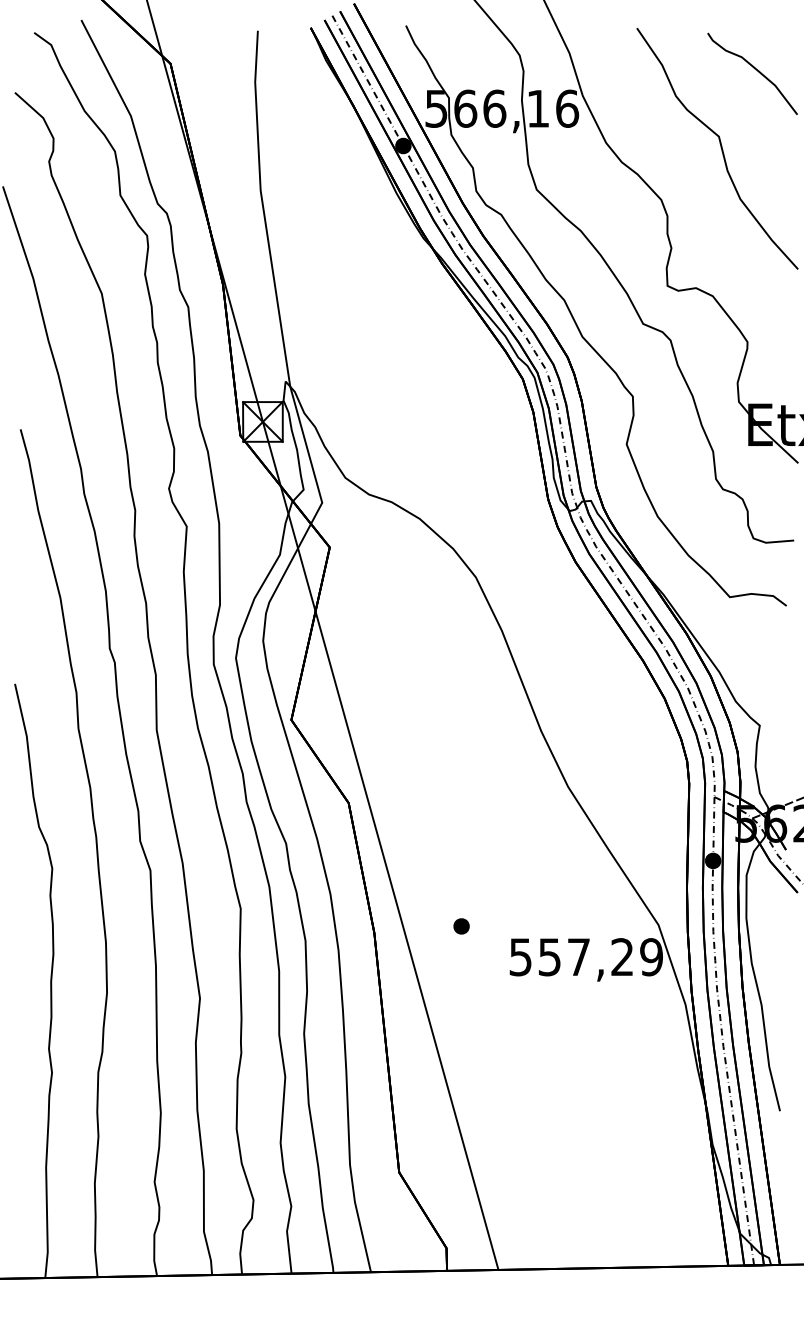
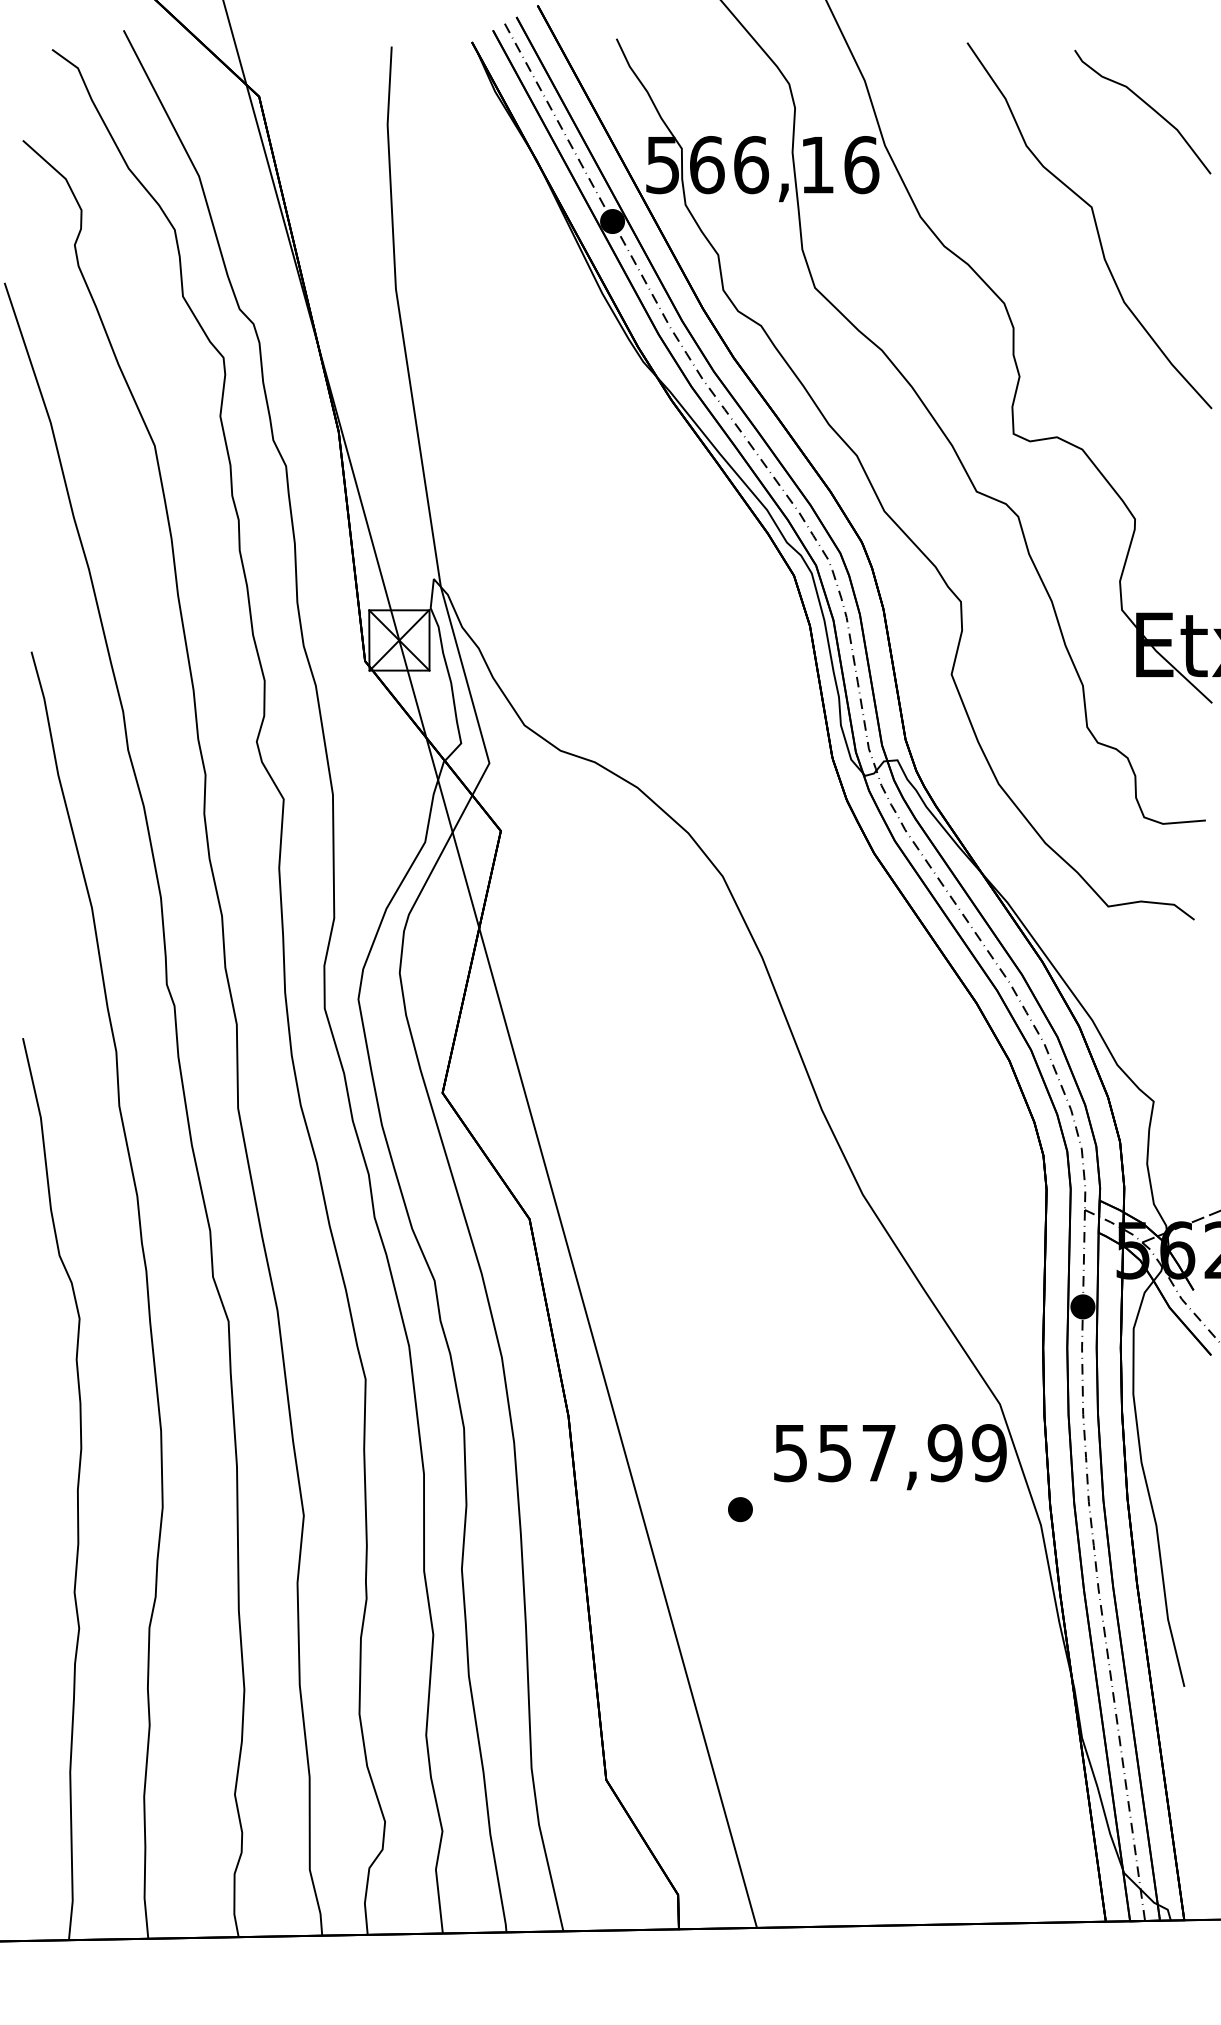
part: (461, 926) -> (740, 1509), moved
text: (622, 957) -> (945, 1453), 557,29 -> 557,99

